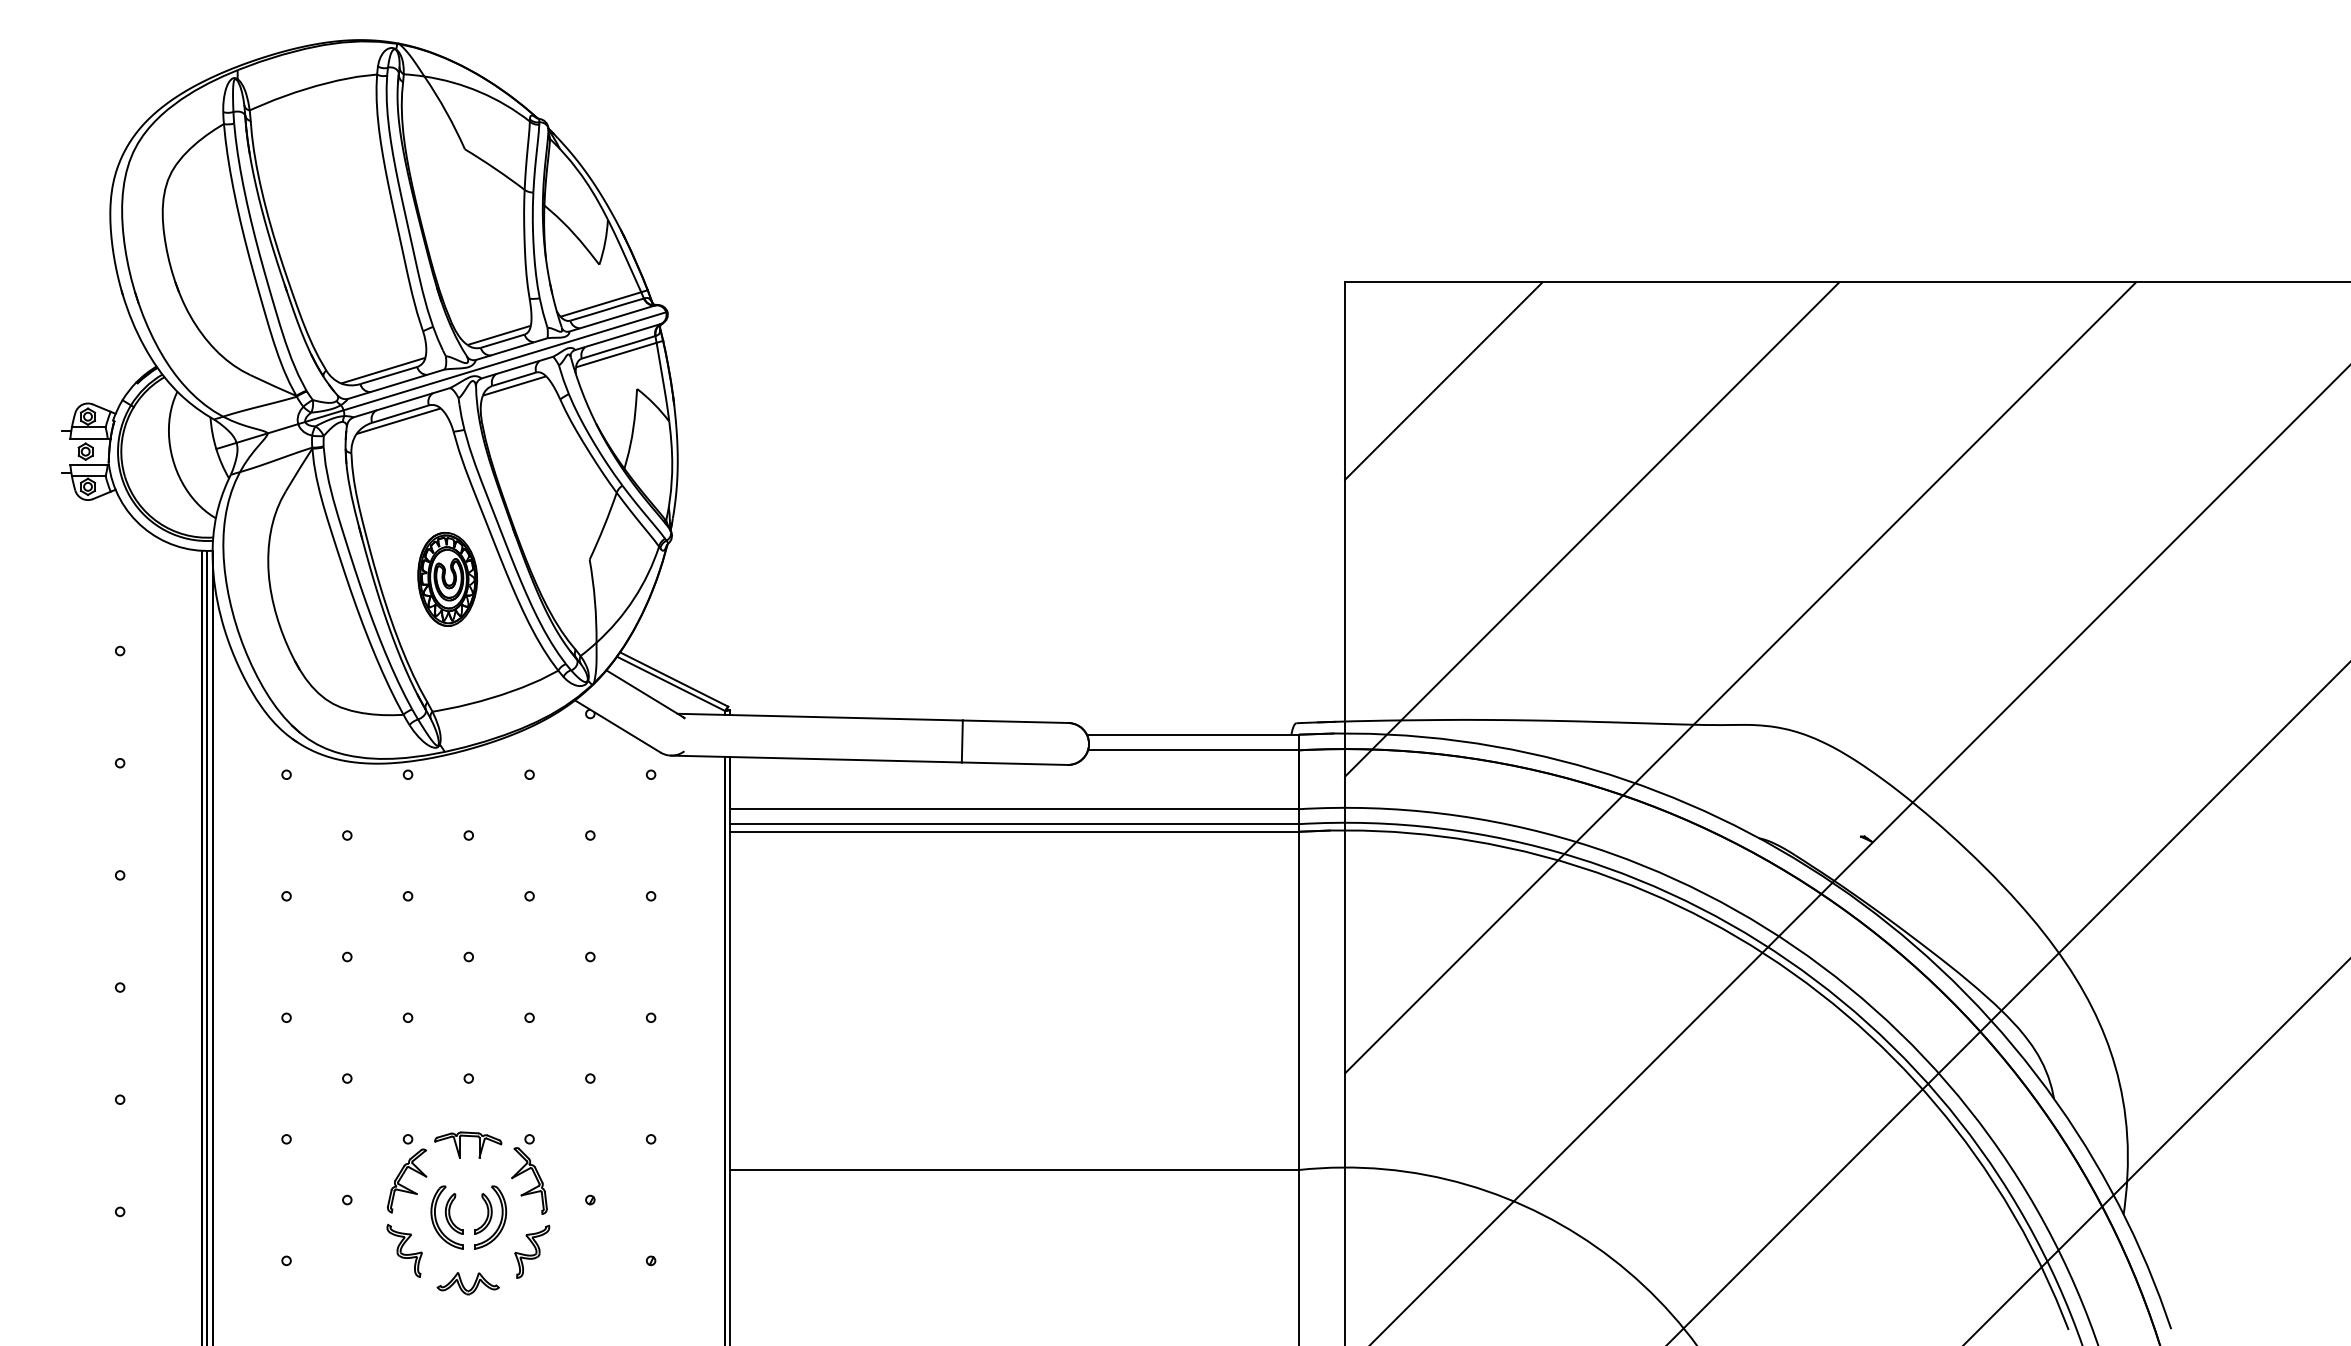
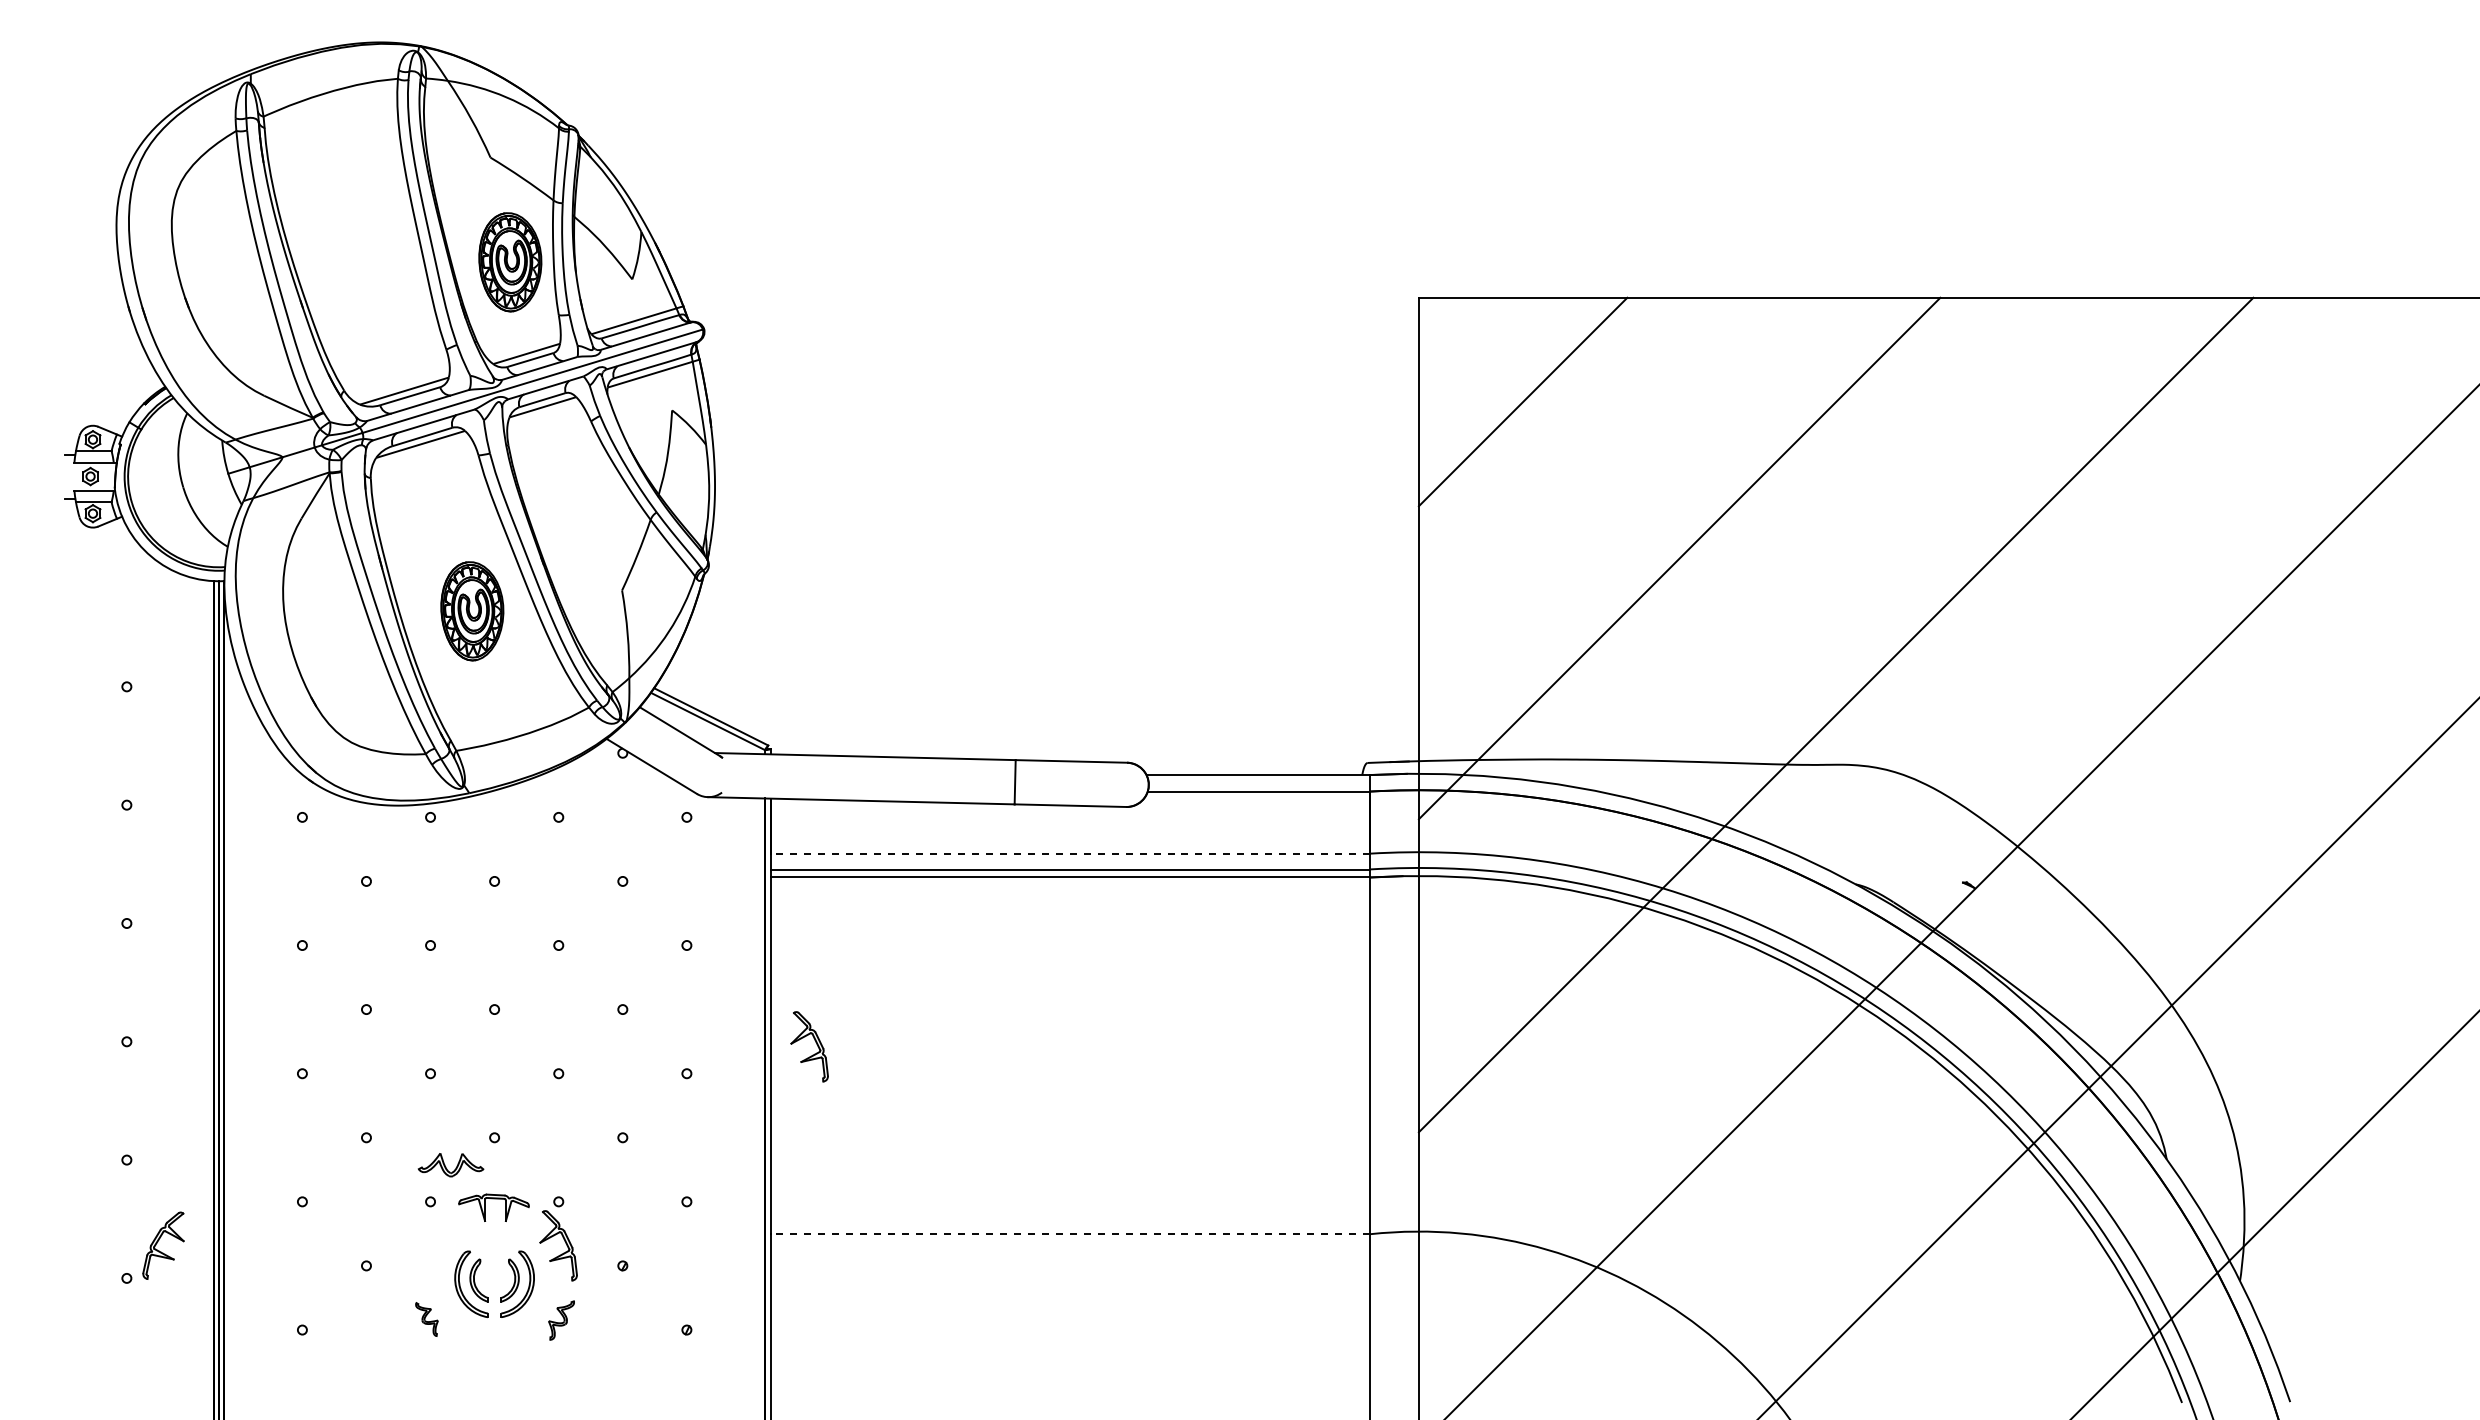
part: (483, 248) -> (510, 262), added
line: (1014, 809) -> (1070, 853), solid -> dashed
part: (773, 988) -> (815, 1042), added
line: (1014, 1170) -> (1070, 1234), solid -> dashed
part: (401, 1178) -> (157, 1243), moved
part: (404, 1250) -> (426, 1319), size x0.6
part: (532, 1251) -> (561, 1320), size x0.7
part: (467, 1284) -> (450, 1165), moved

